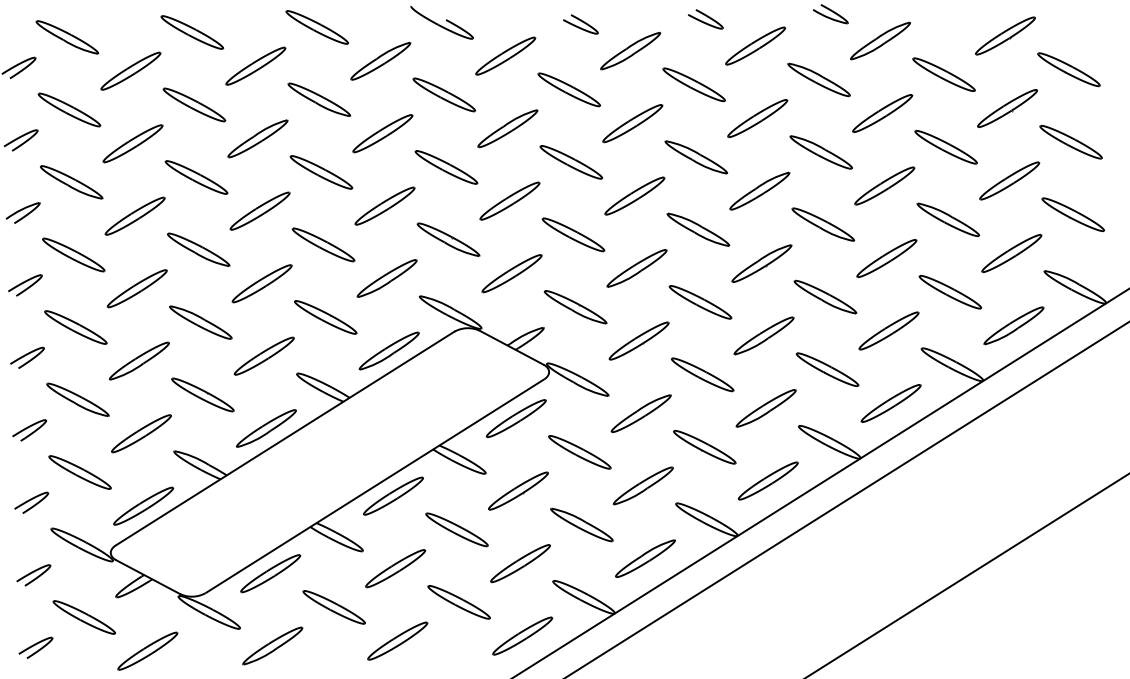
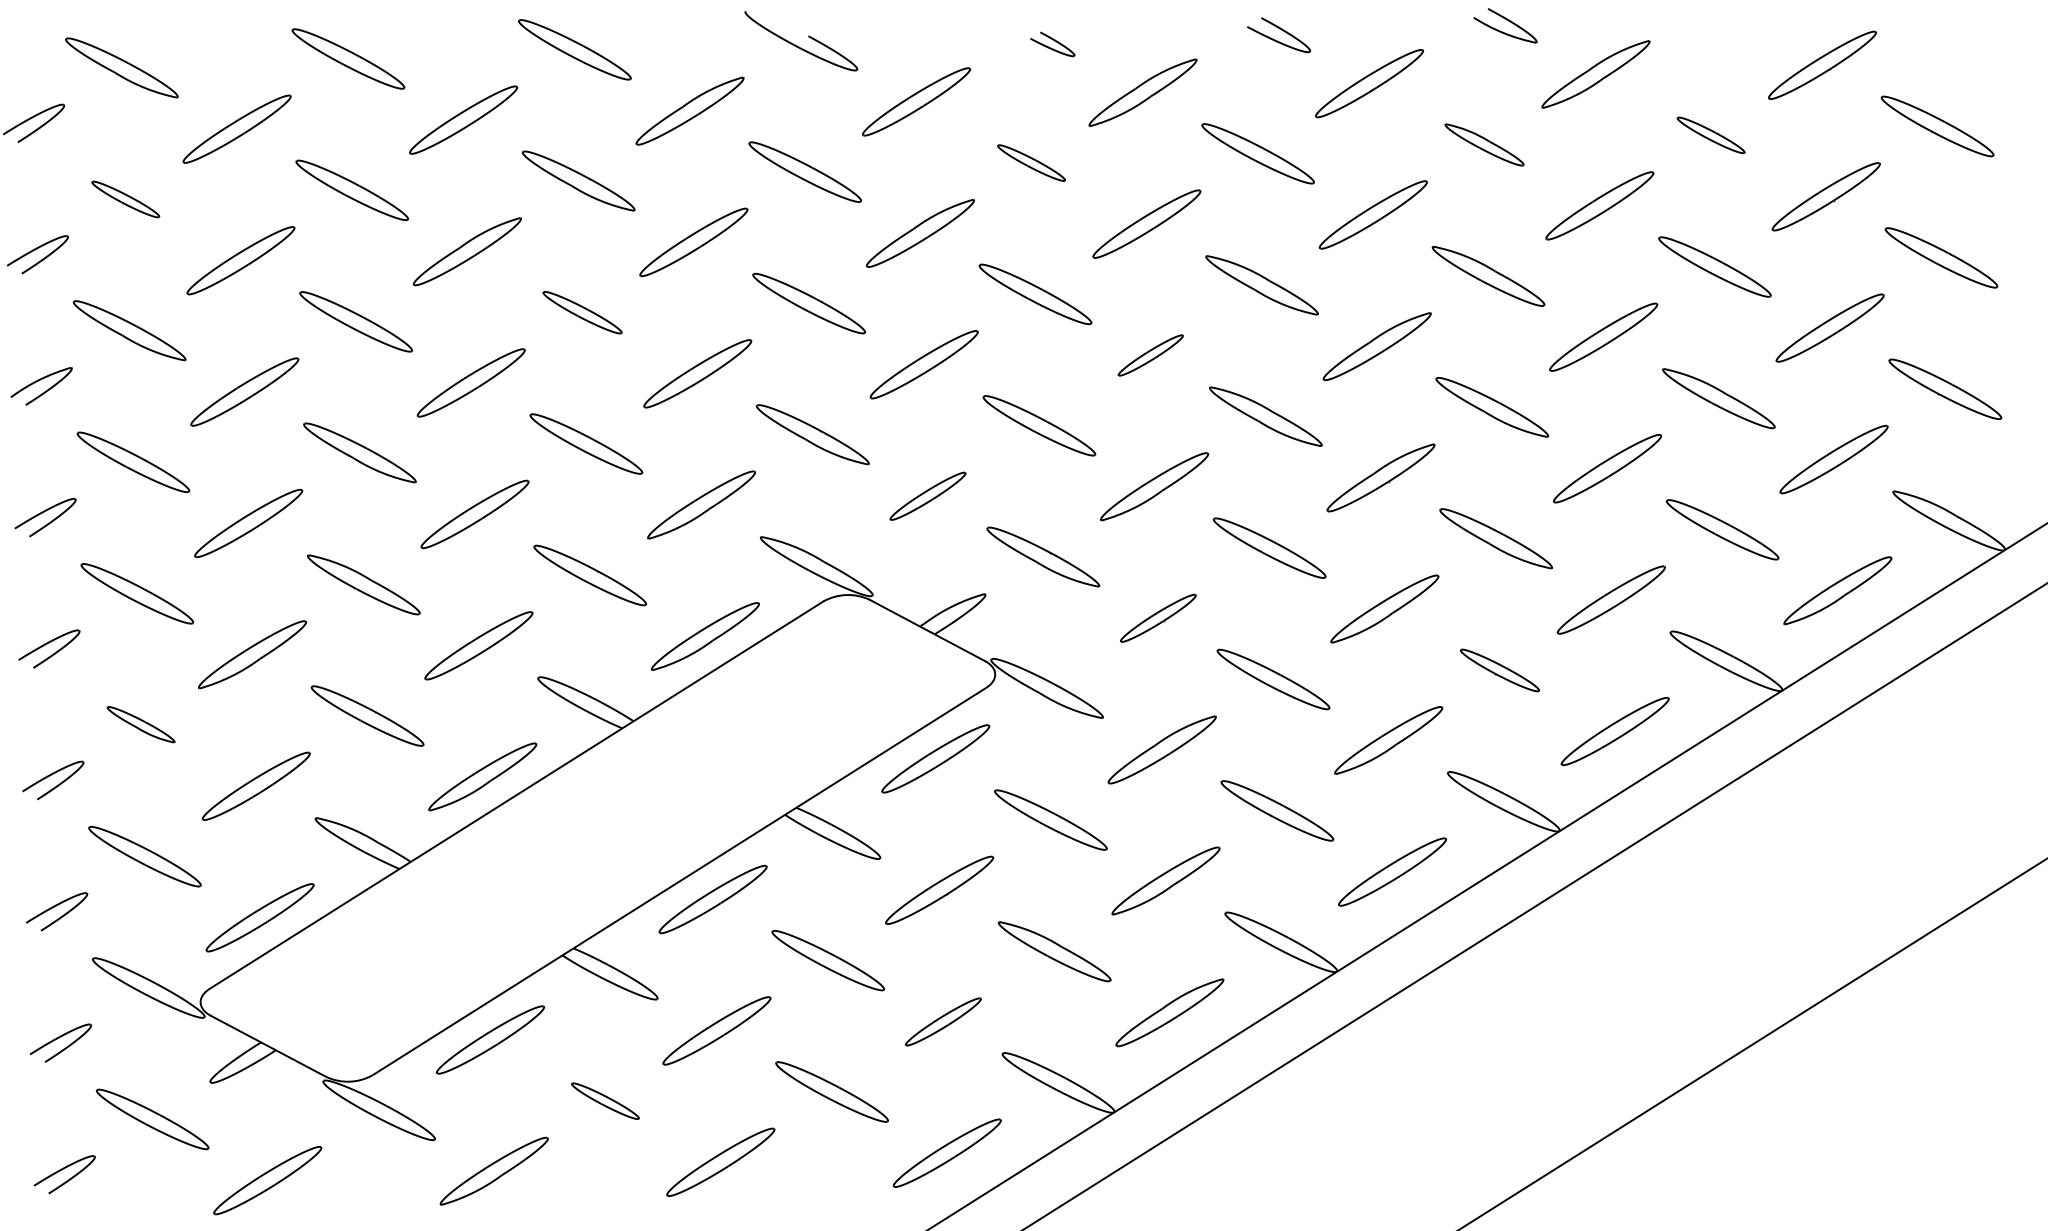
part: (580, 24) -> (1052, 44), size x0.7
part: (943, 74) -> (1710, 135), size x0.6
part: (818, 79) -> (1483, 144), size x0.7
part: (568, 89) -> (1030, 162), size x0.6
part: (69, 109) -> (125, 198), size x0.6
part: (321, 172) -> (582, 312), size x0.7
part: (634, 195) -> (1149, 354), size x0.6
part: (511, 273) -> (927, 495), size x0.7
part: (638, 340) -> (1157, 617), size x0.7
part: (827, 369) -> (1499, 669), size x0.7
part: (77, 399) -> (140, 724), size x0.6
part: (520, 563) -> (943, 1021), size x0.7
part: (333, 607) -> (604, 1101), size x0.6

